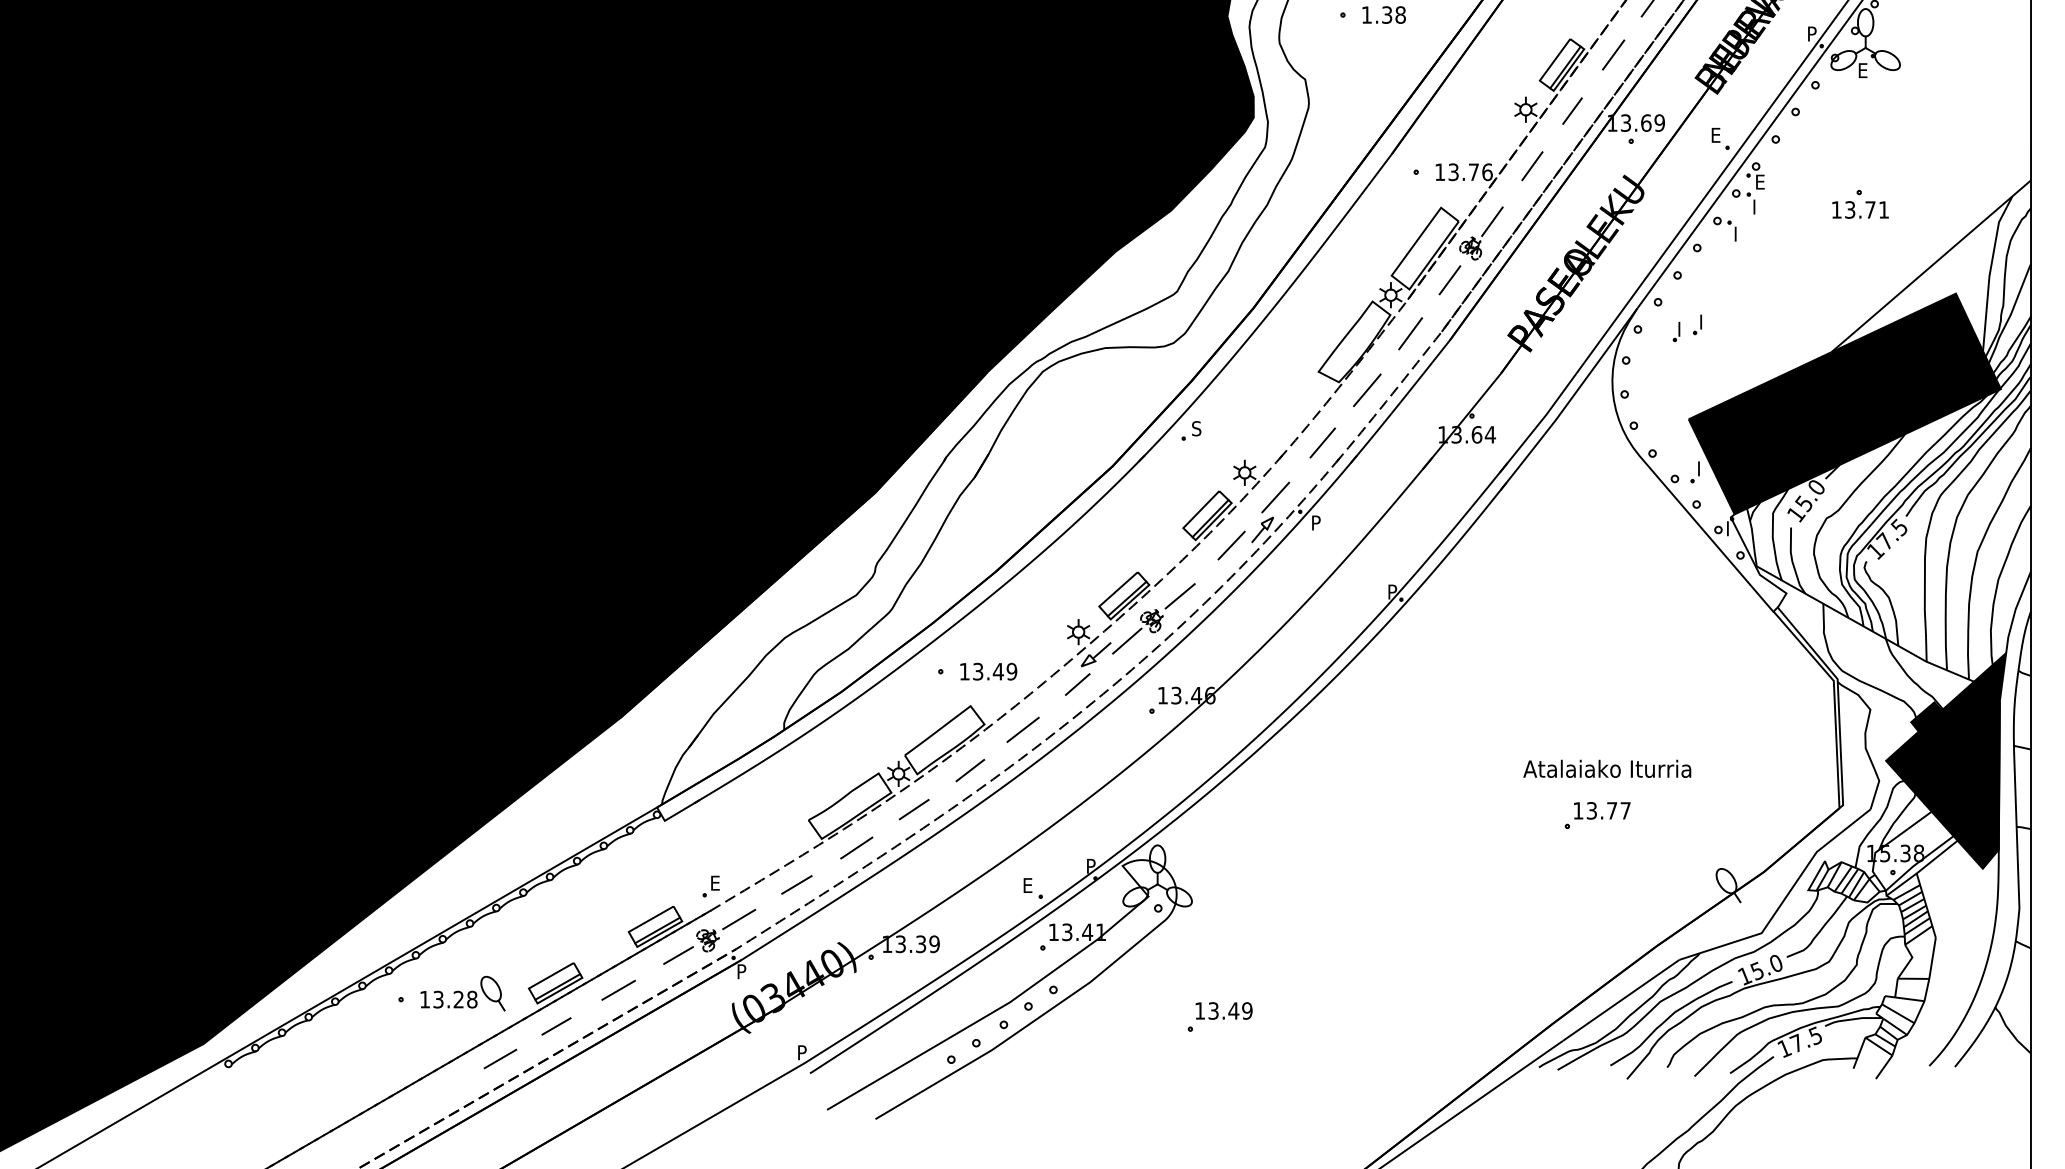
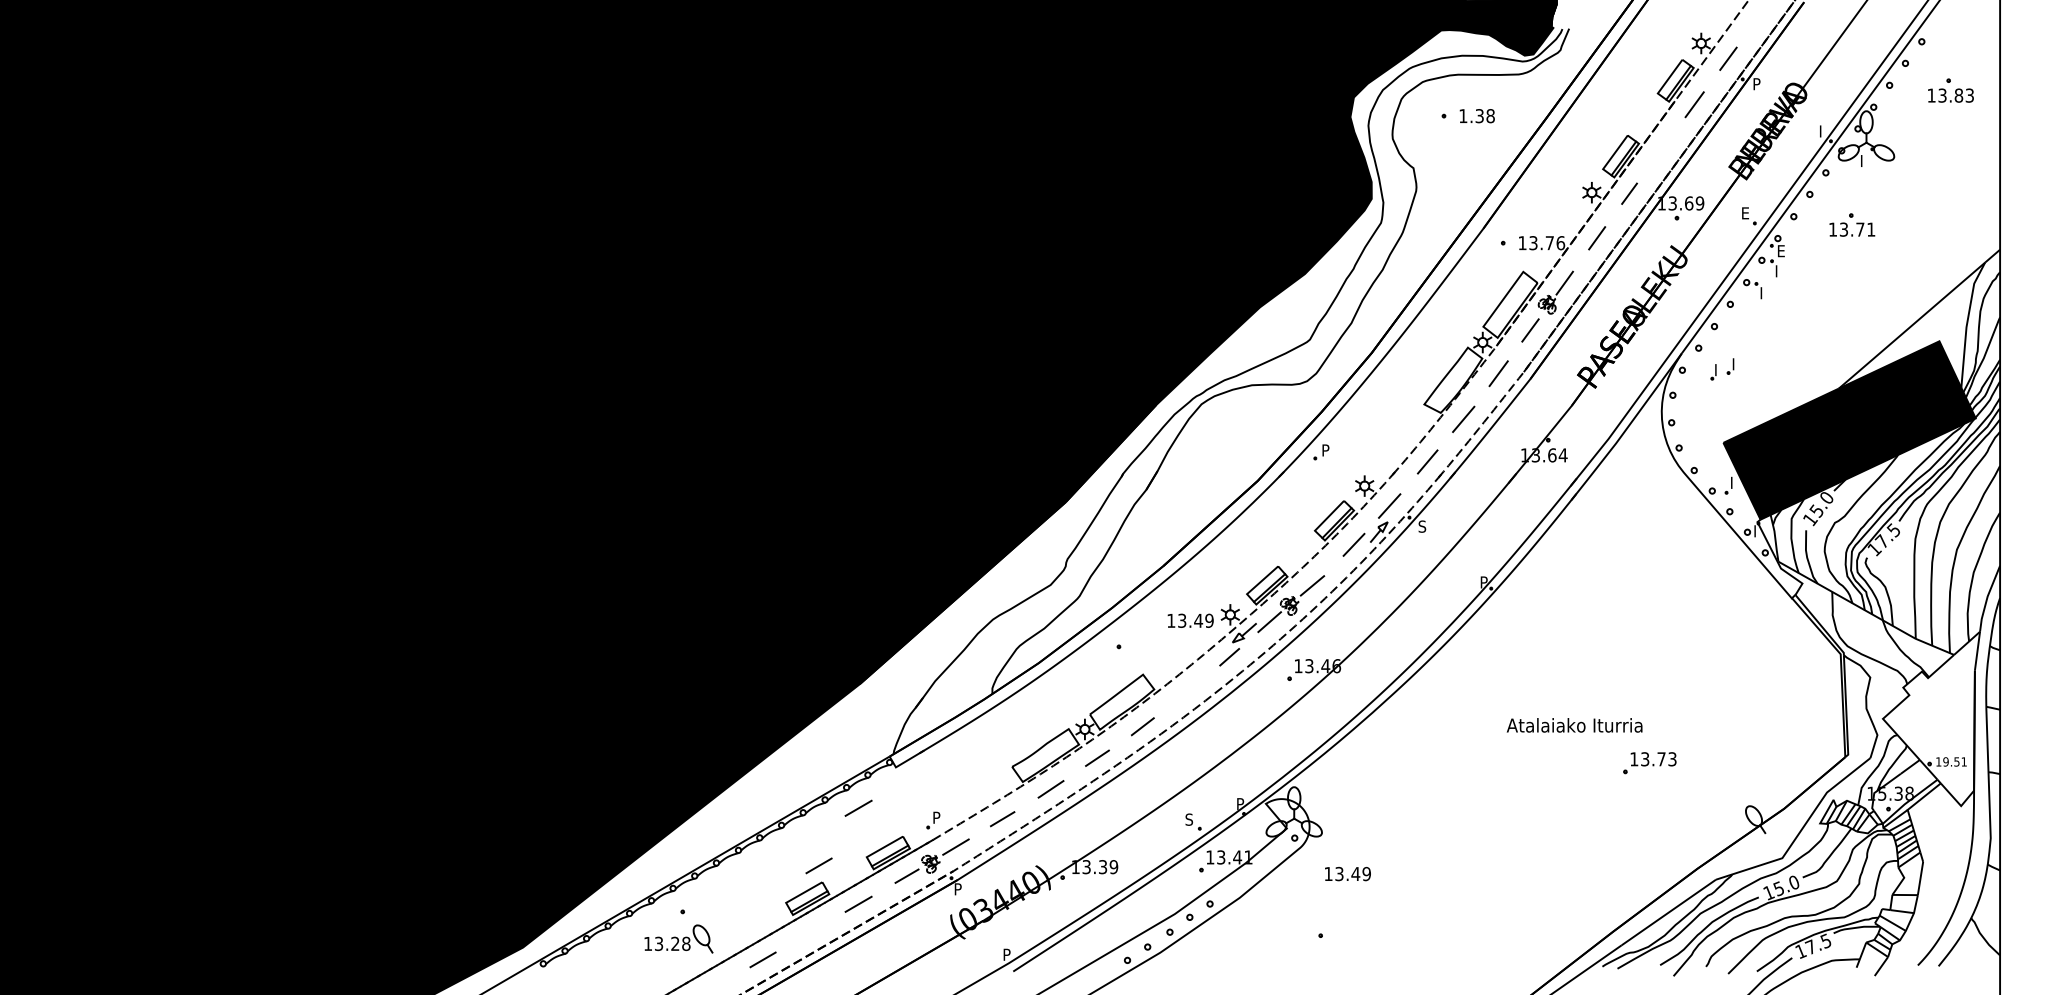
text: (1812, 30) -> (1823, 128), P -> I
line: (1613, 53) -> (1662, 147), removed
text: (1863, 69) -> (1864, 160), E -> I
part: (1860, 203) -> (1852, 224), moved
text: (1196, 428) -> (1325, 450), S -> P
text: (1316, 522) -> (1422, 526), P -> S
text: (988, 671) -> (1190, 620), moved
line: (1023, 729) -> (1185, 693), removed
fill: (1946, 760) -> (1931, 718), removed
text: (1607, 769) -> (1574, 725), moved
text: (1625, 811) -> (1672, 759), 13.77 -> 13.73
line: (618, 870) -> (858, 807), added
text: (716, 882) -> (937, 817), E -> P
text: (1028, 885) -> (1189, 819), E -> S
line: (569, 942) -> (818, 865), added
part: (462, 992) -> (678, 938), moved
text: (1223, 1011) -> (1347, 874), moved
line: (556, 1026) -> (808, 933), removed

